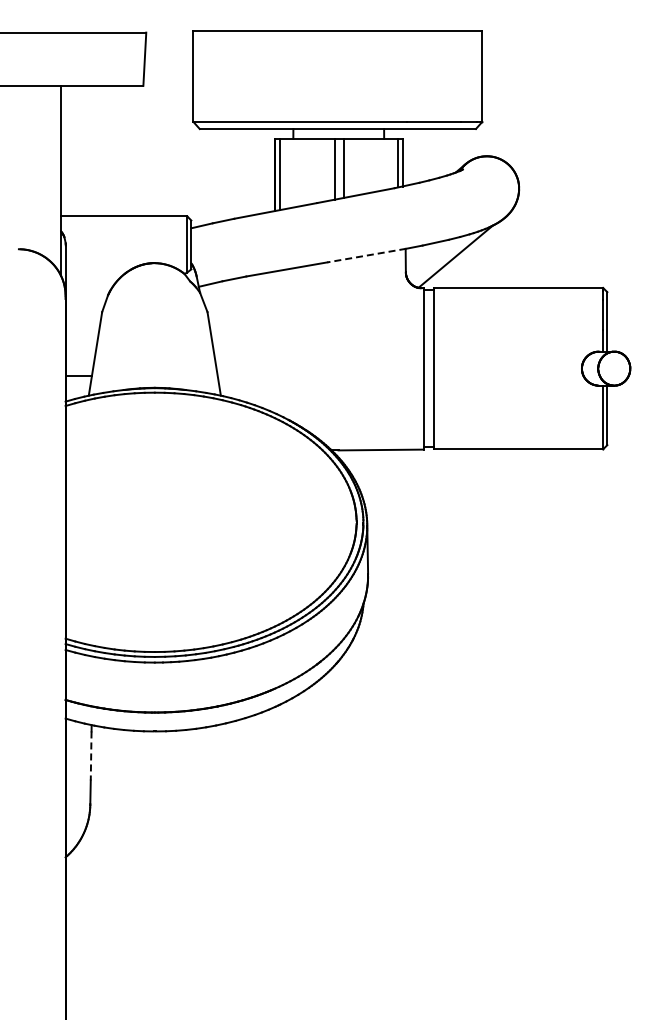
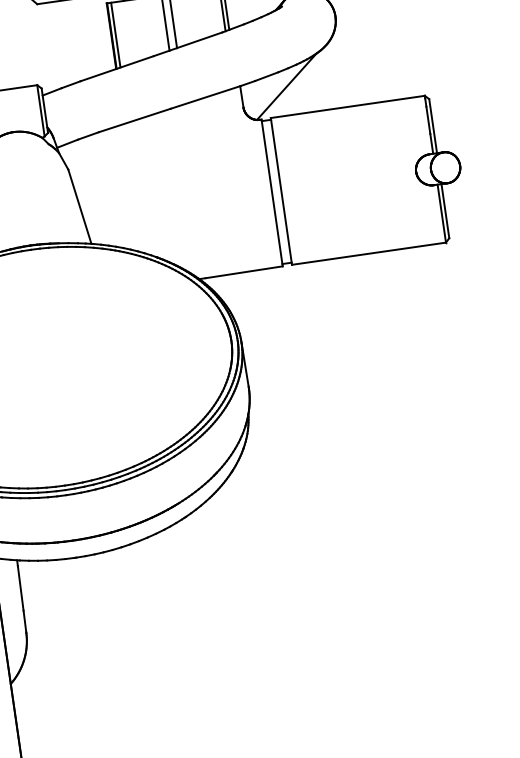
line: (366, 255) -> (205, 97), dashed -> solid
line: (91, 755) -> (20, 587), dashed -> solid

